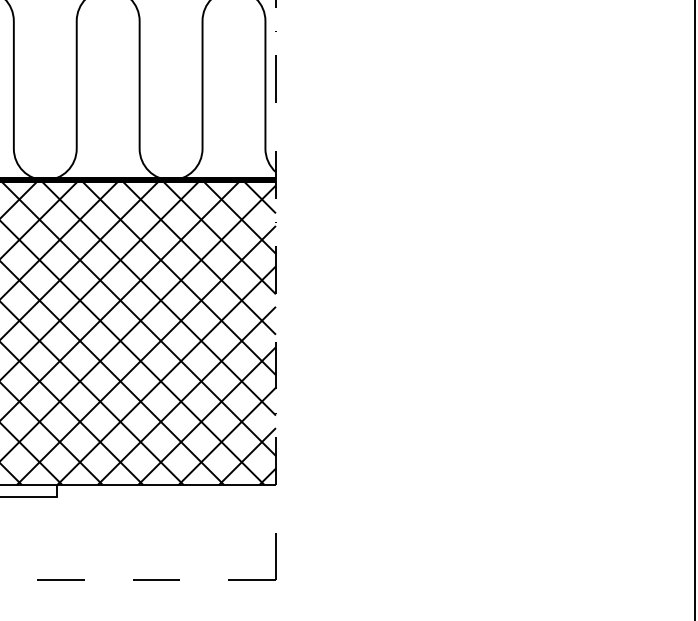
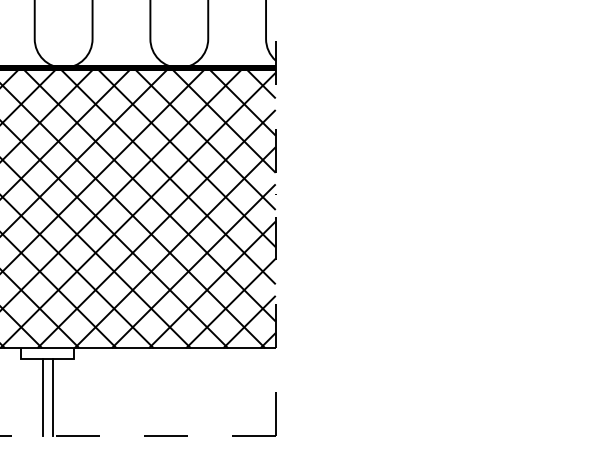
line: (22, 538) -> (42, 397), added
line: (33, 538) -> (52, 397), added

